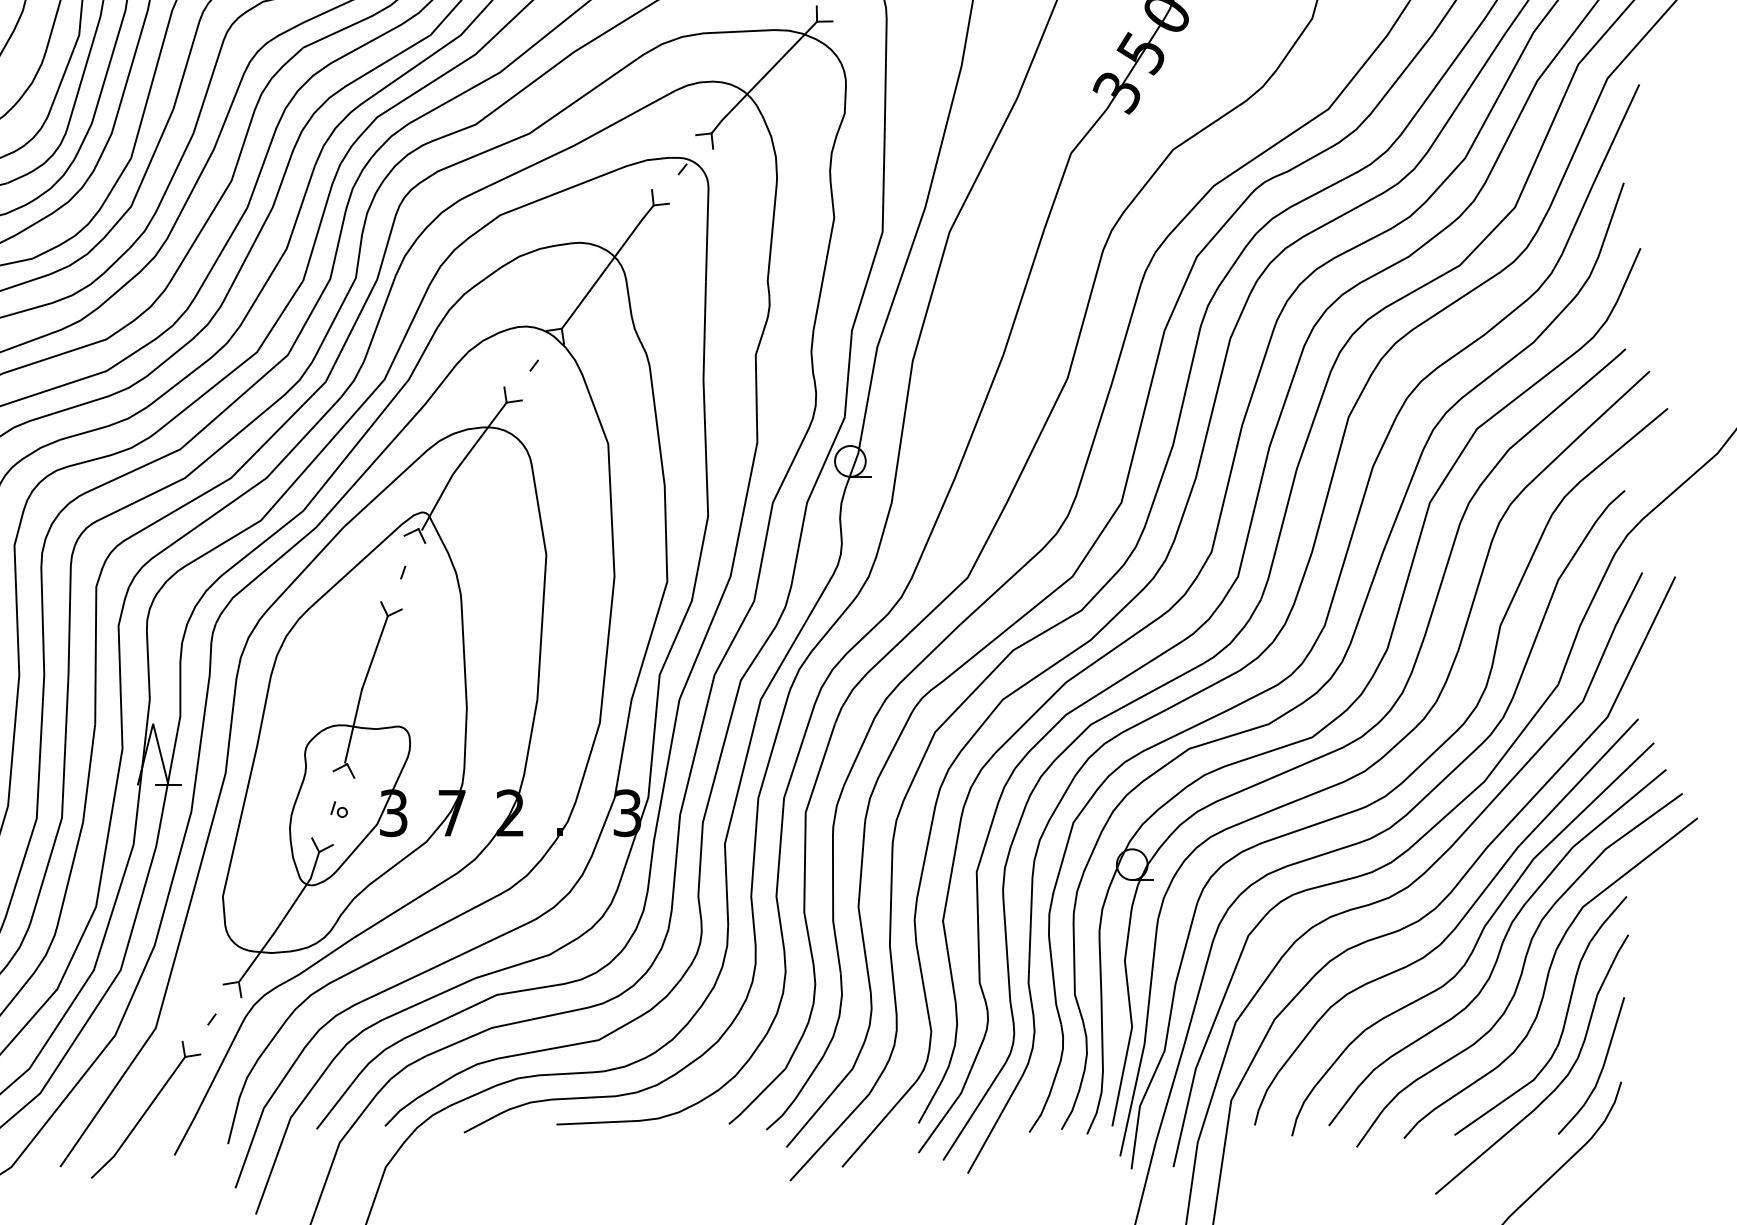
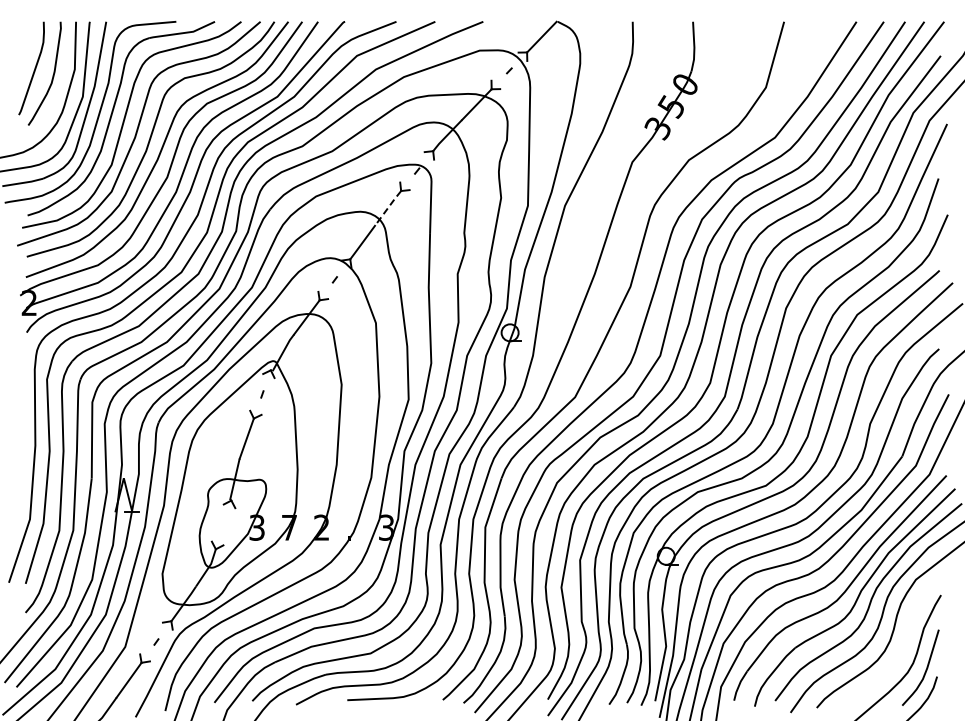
line: (630, 235) -> (388, 207), solid -> dashed
part: (338, 809) -> (226, 525), removed
curve: (1562, 1023) -> (904, 644), removed

